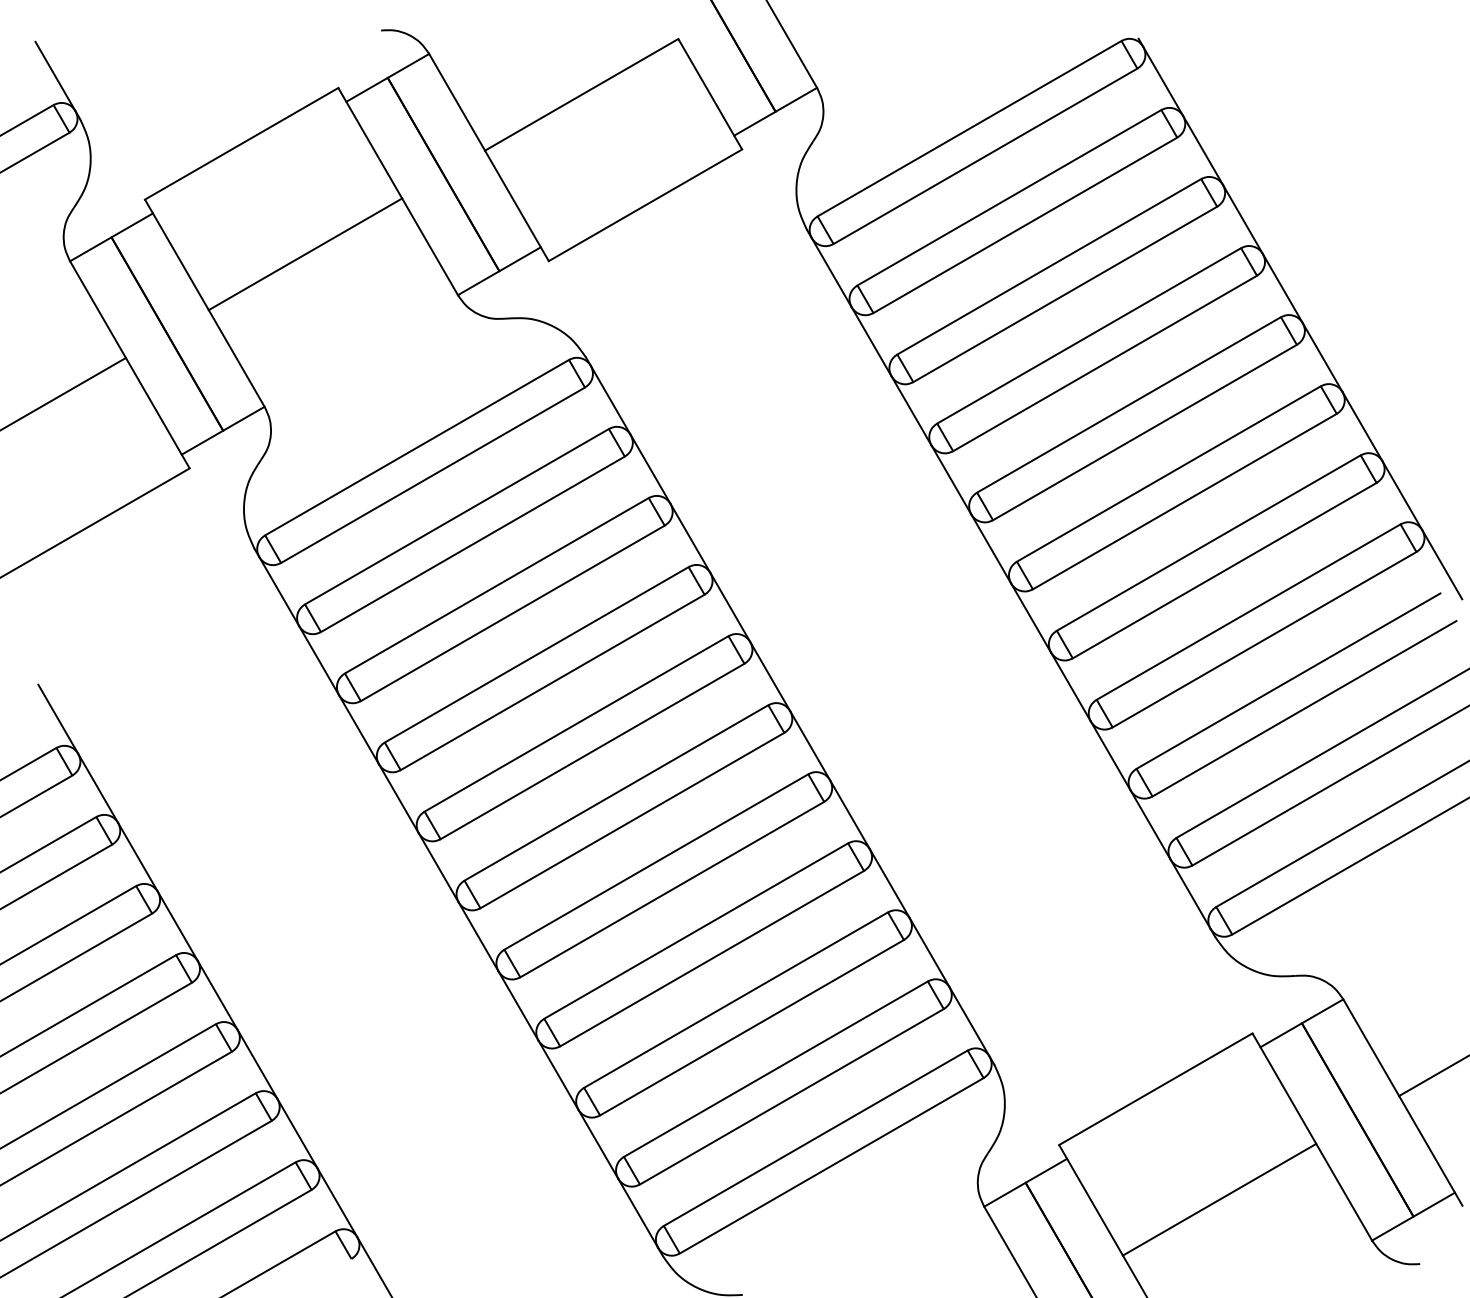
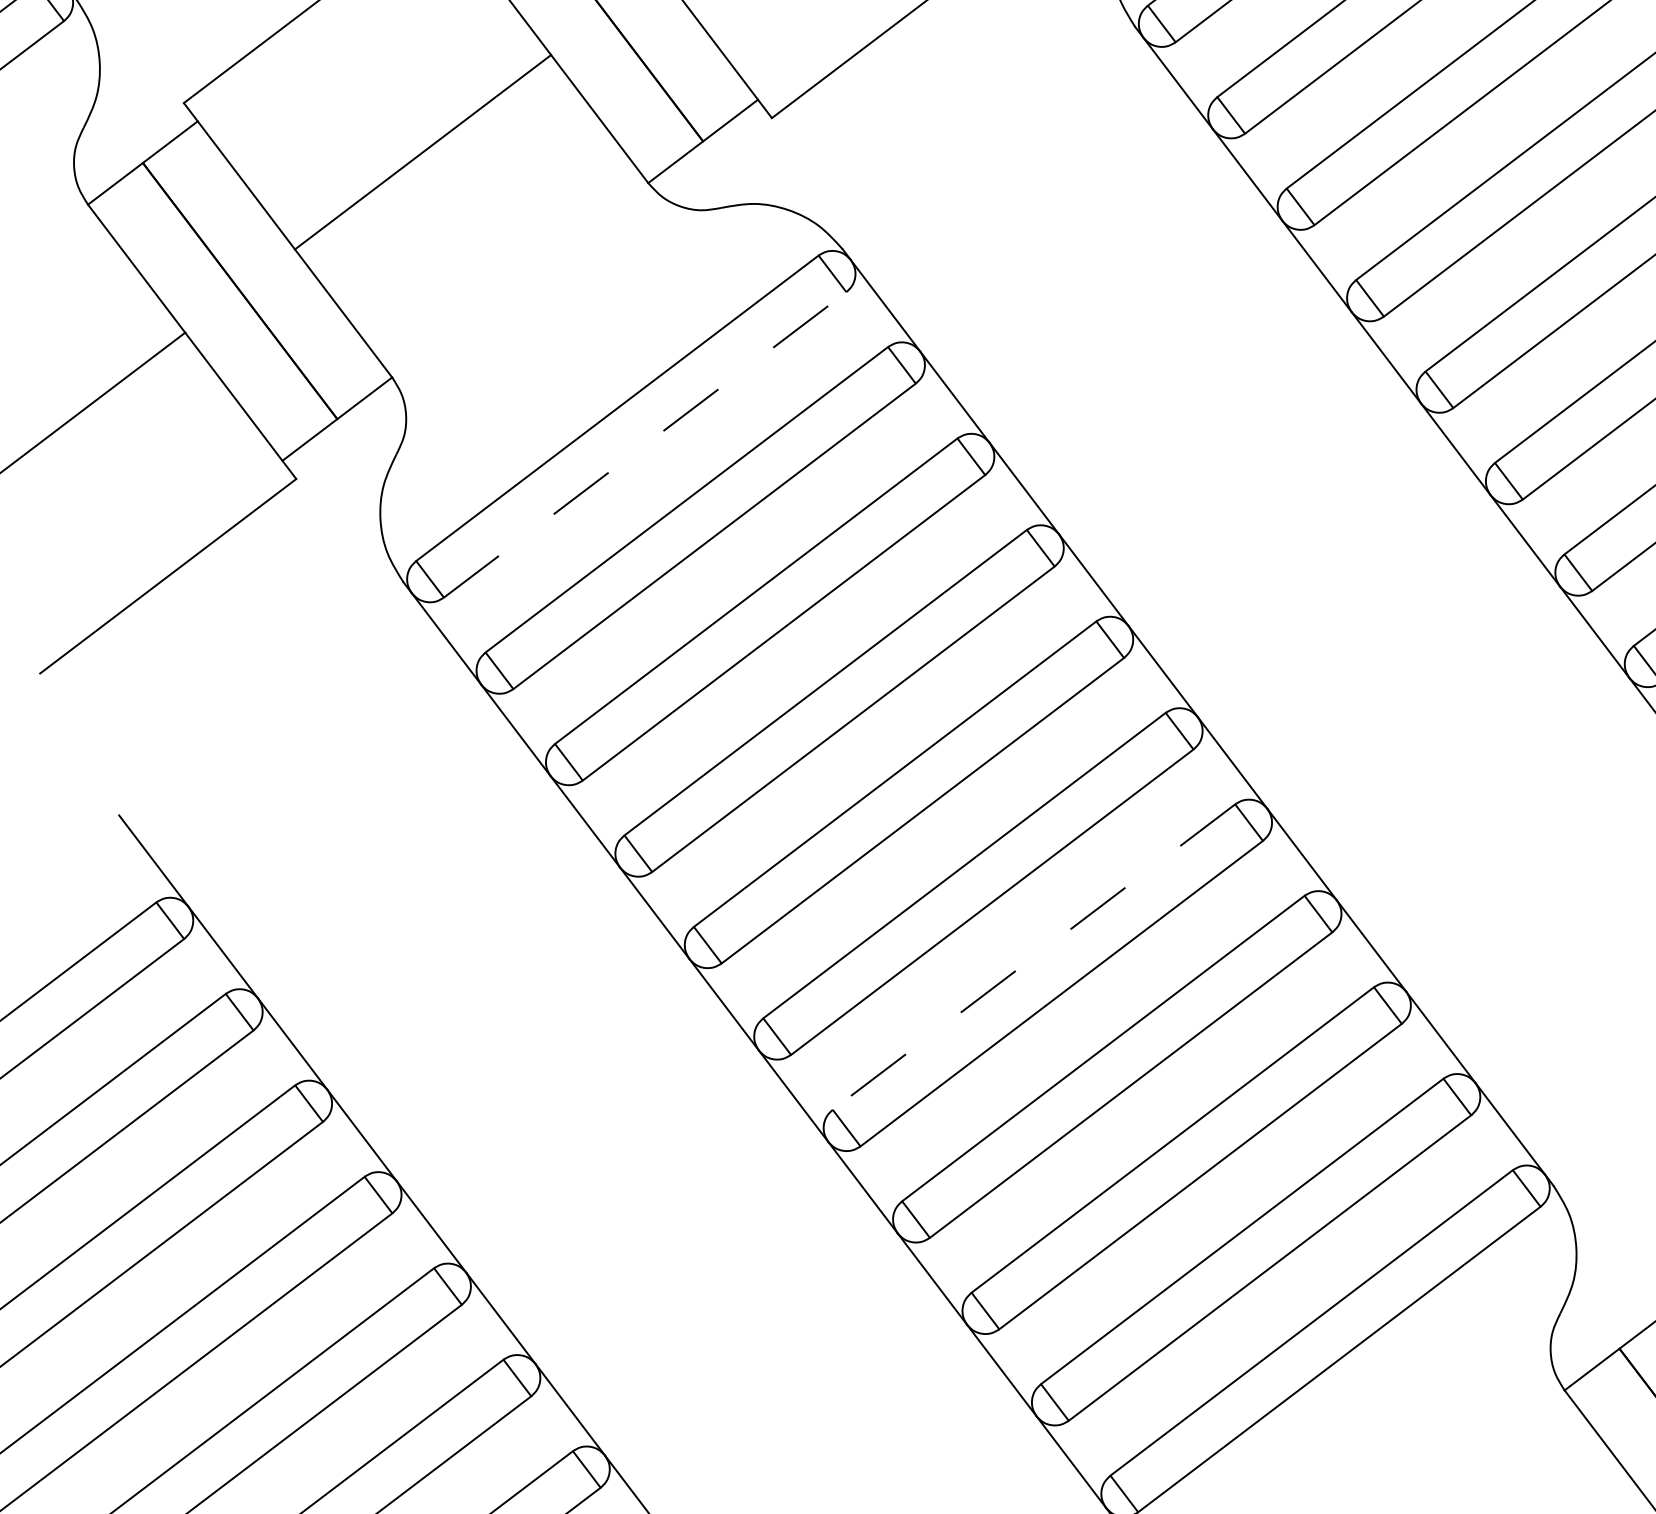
line: (433, 475) -> (645, 445), solid -> dashed
line: (655, 862) -> (1032, 957), solid -> dashed

